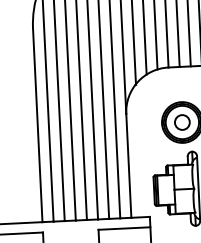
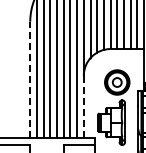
line: (38, 124) -> (30, 79), solid -> dashed
line: (128, 166) -> (83, 107), solid -> dashed

